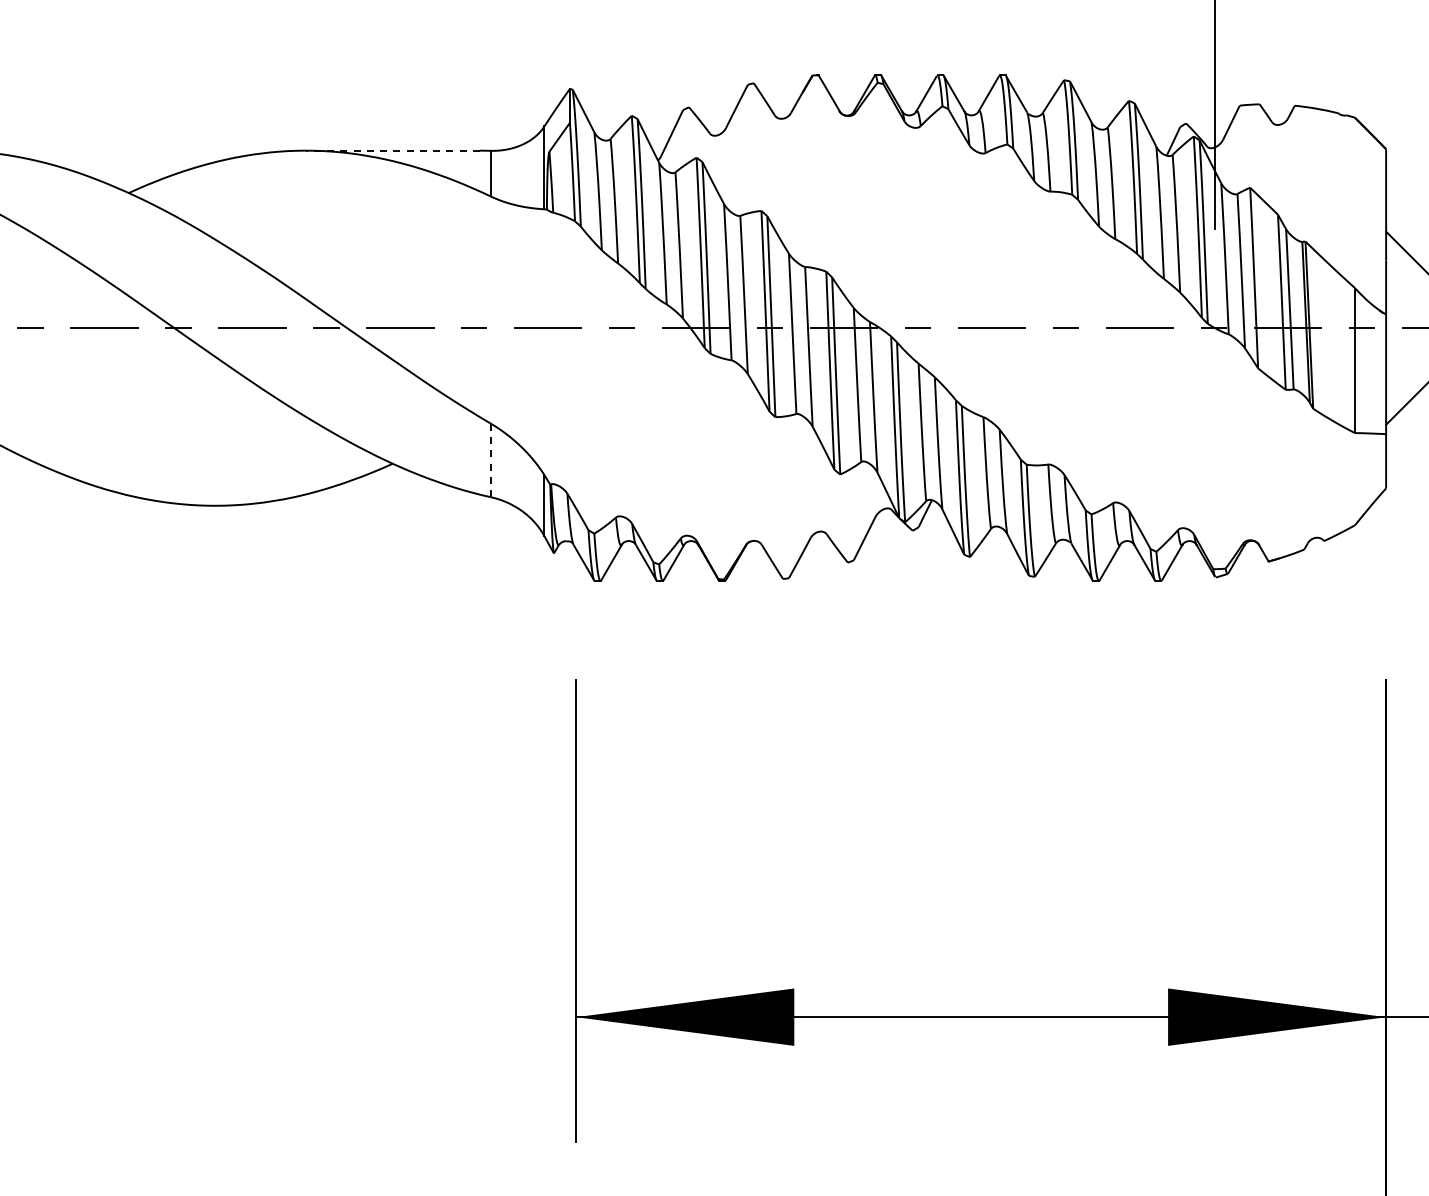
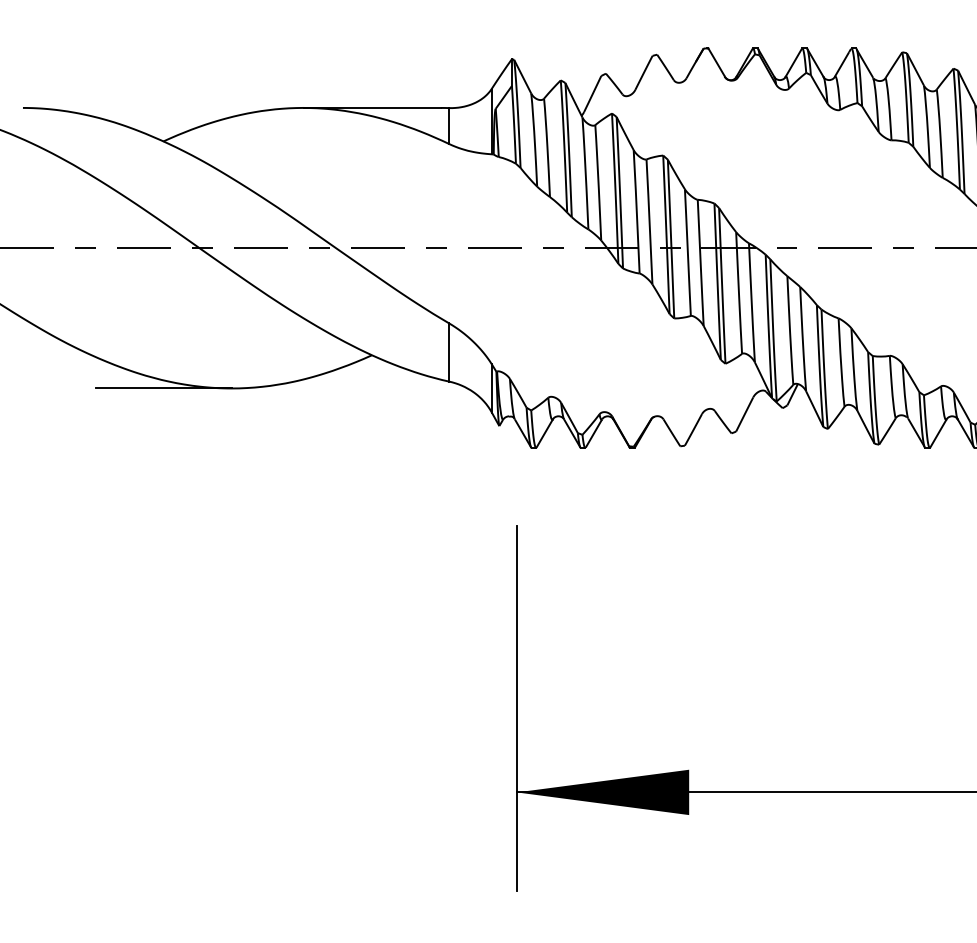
line: (392, 150) -> (371, 107), dashed -> solid
line: (490, 460) -> (449, 352), dashed -> solid
line: (128, 505) -> (163, 388), added

